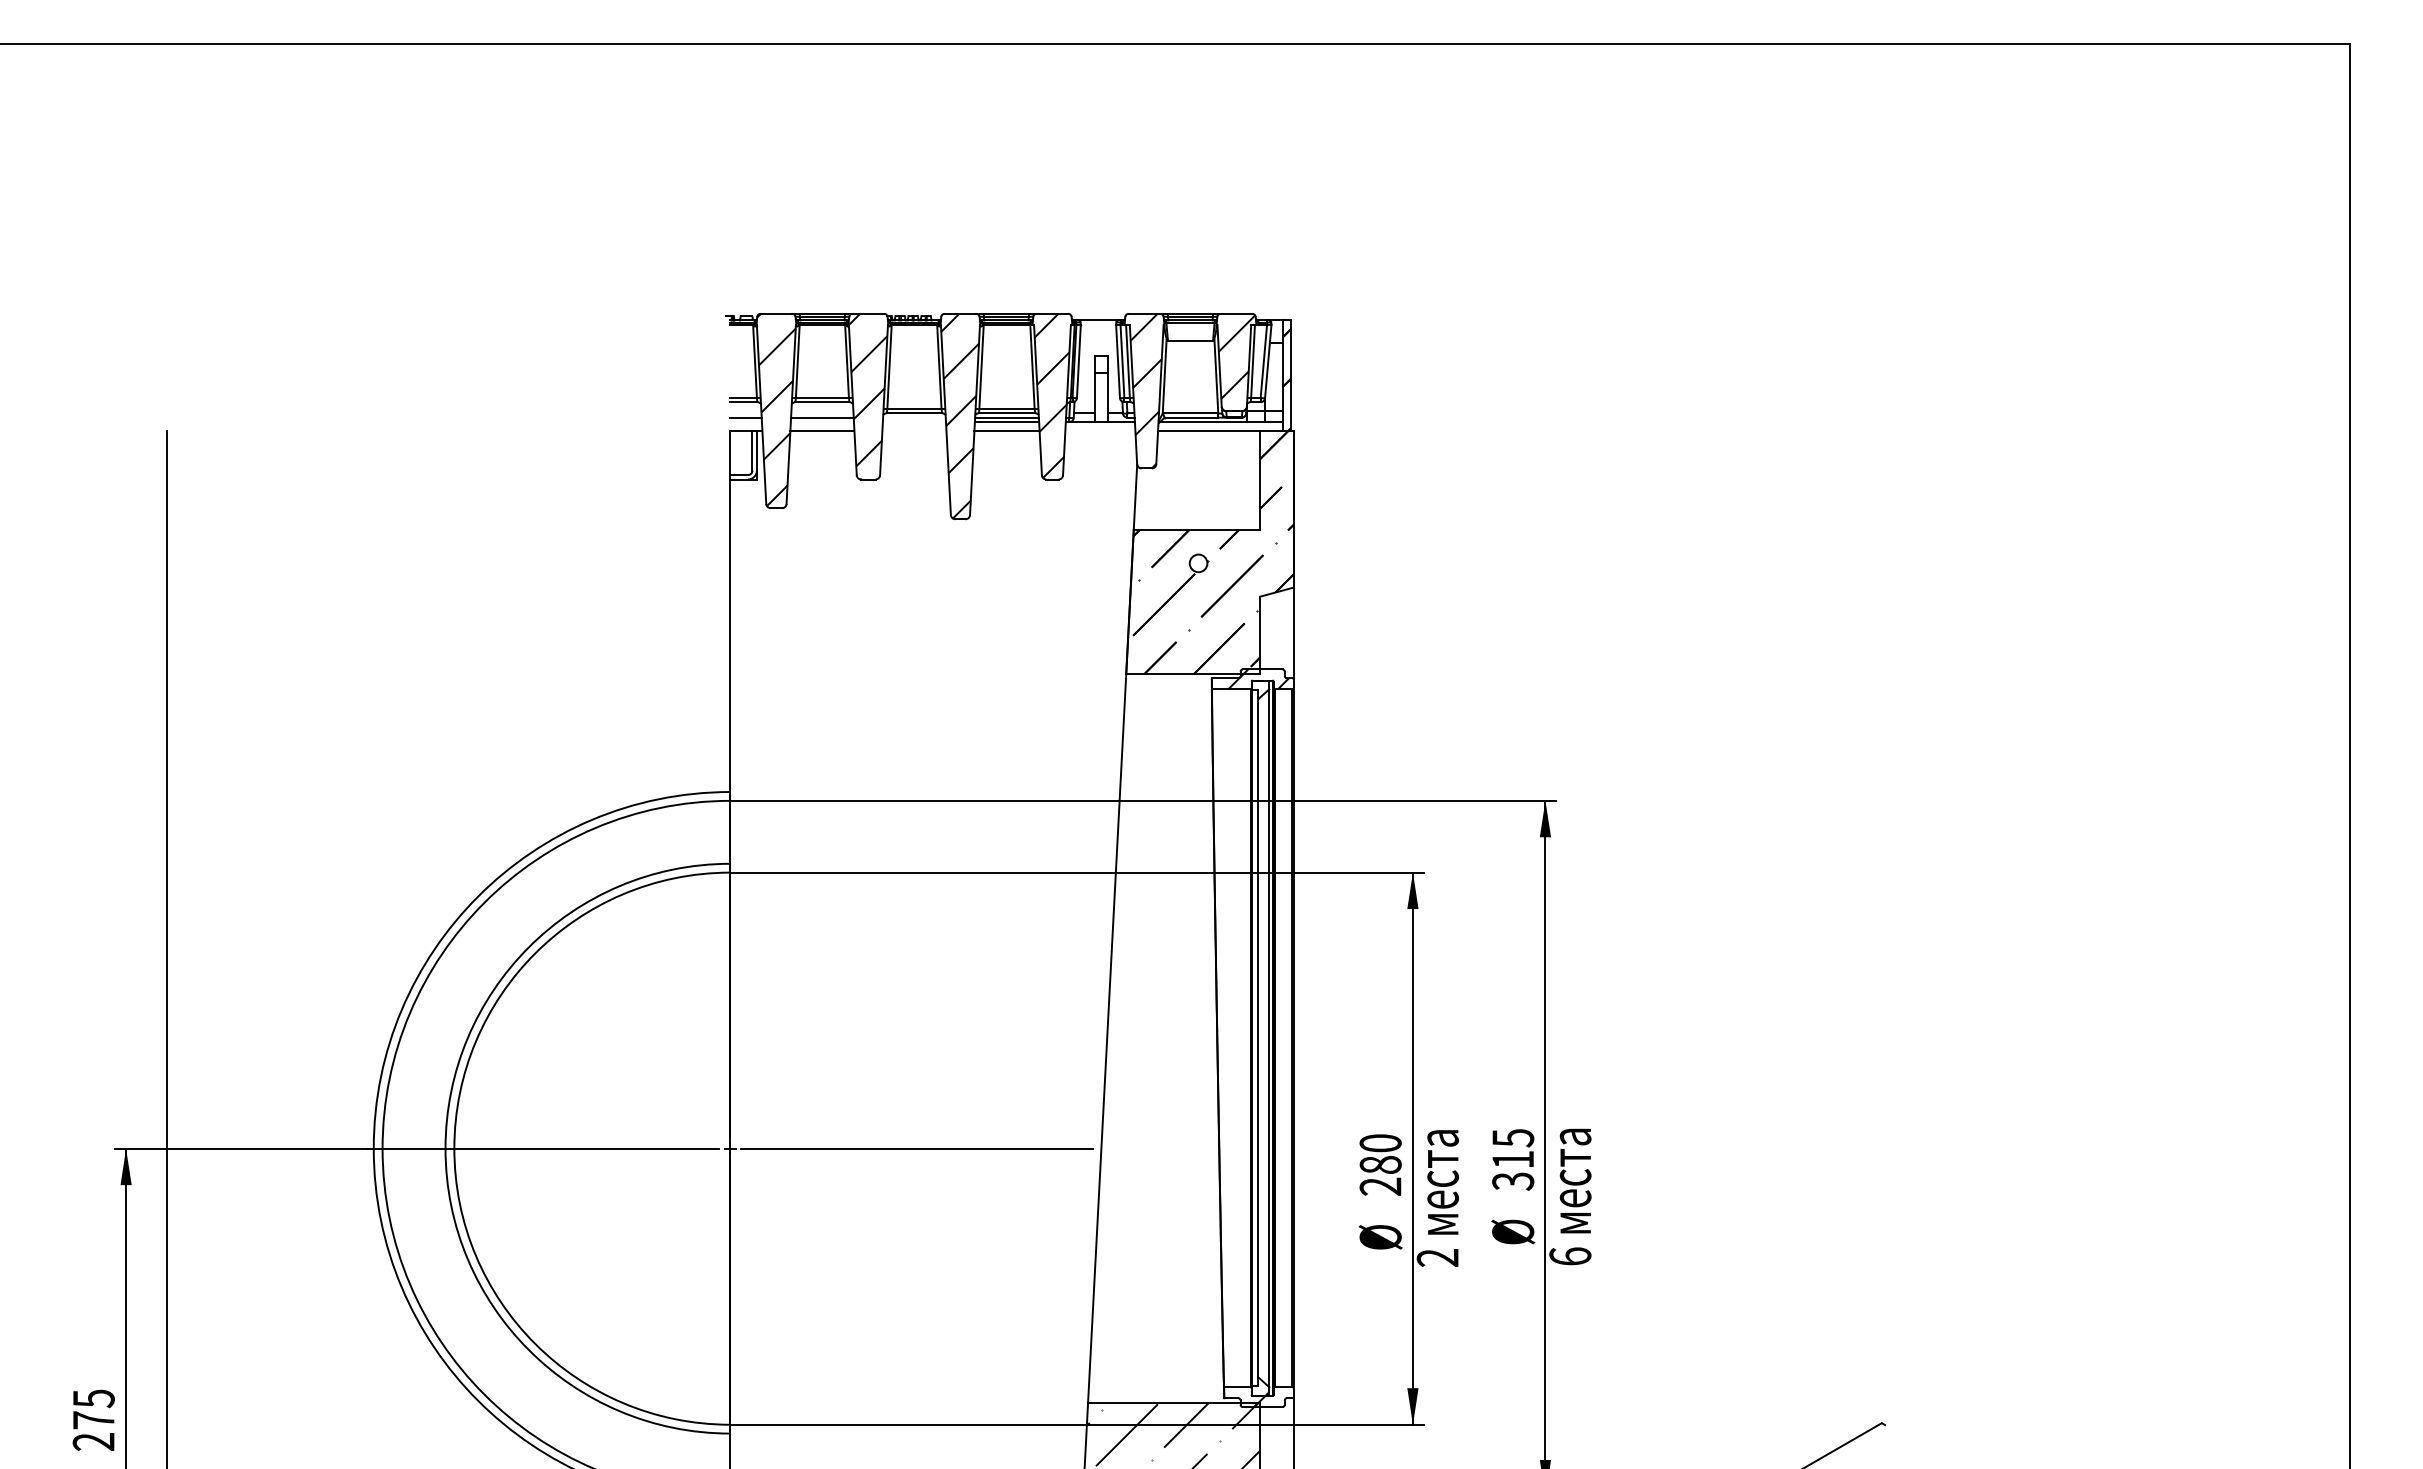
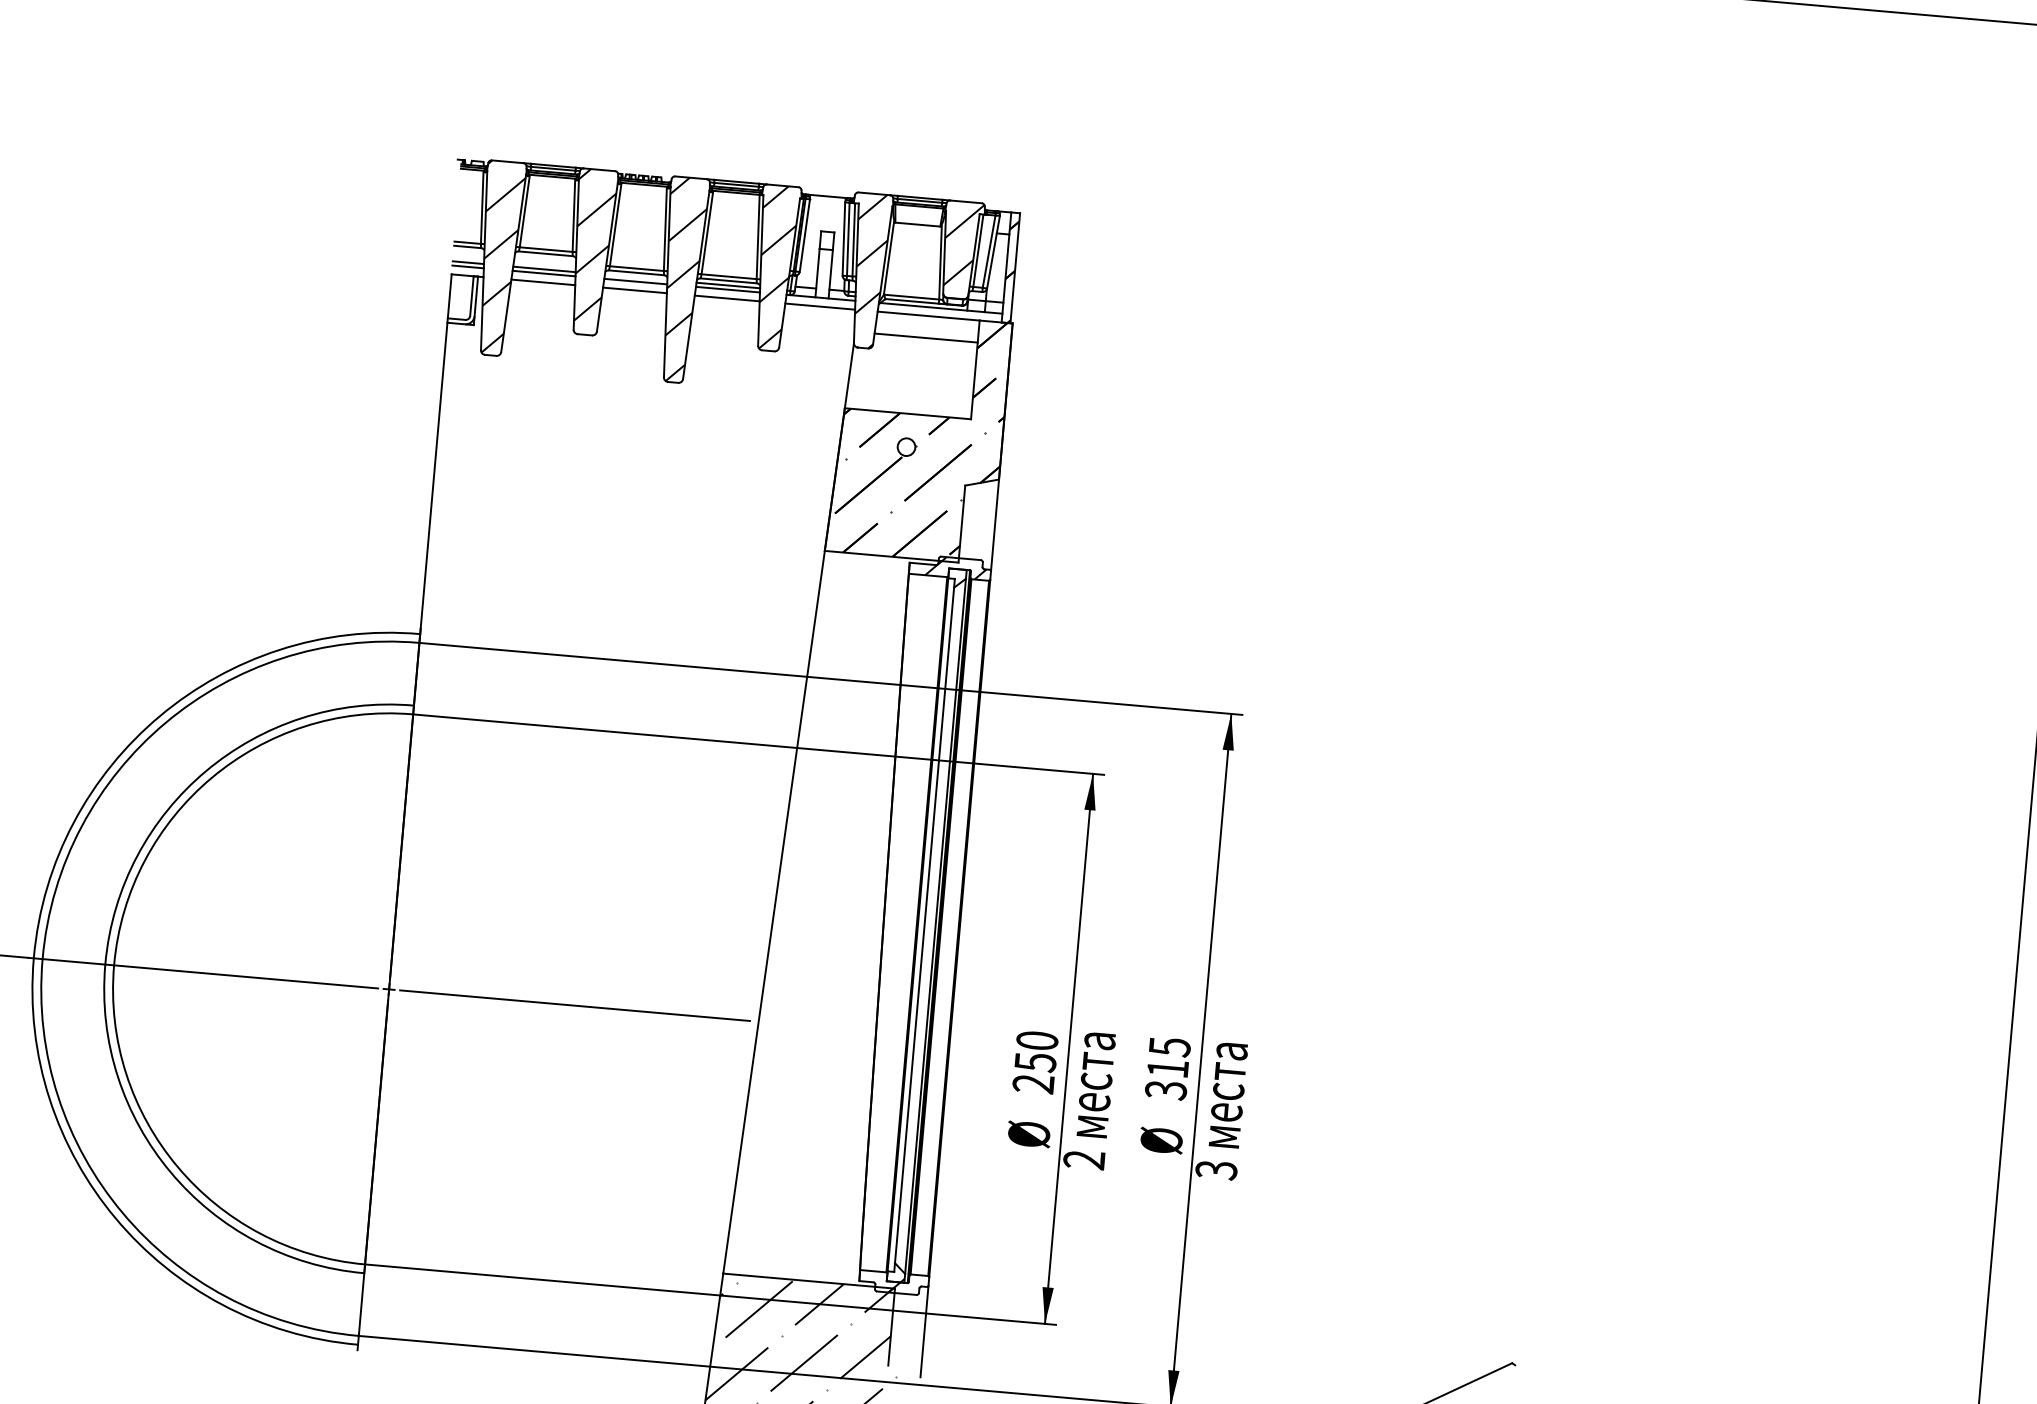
line: (745, 422) -> (467, 267), added
line: (821, 422) -> (543, 273), added
line: (914, 422) -> (635, 282), added
line: (914, 430) -> (635, 290), added
line: (1100, 430) -> (820, 306), added
line: (1208, 453) -> (925, 338), added
text: (1380, 1165) -> (1035, 1062), 280 -> 250
text: (1570, 1256) -> (1216, 1170), 6 -> 3

